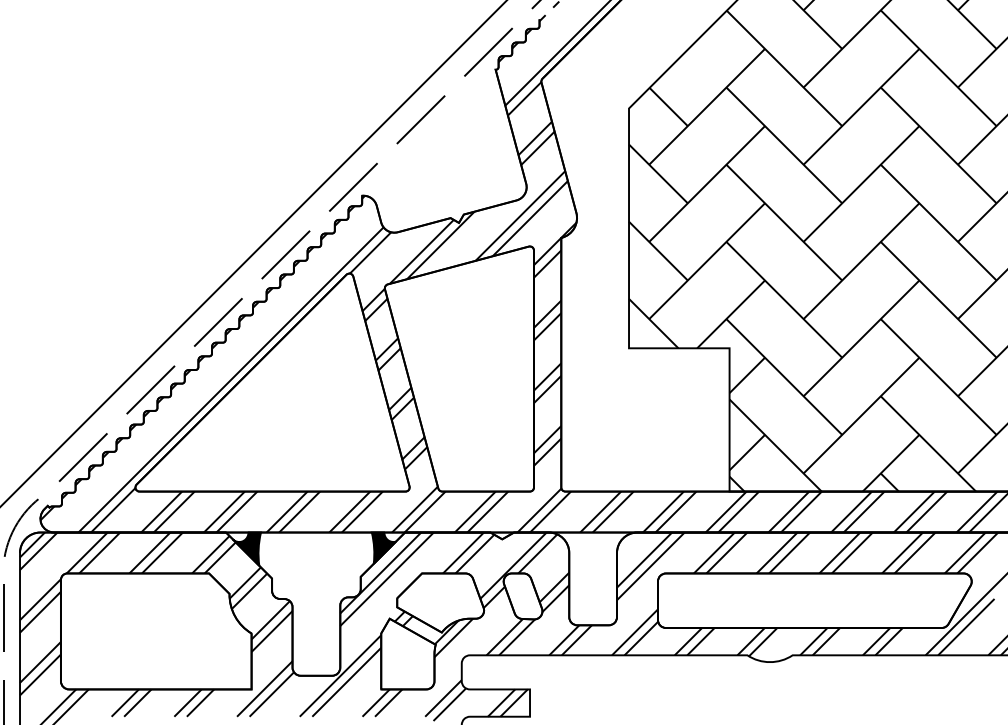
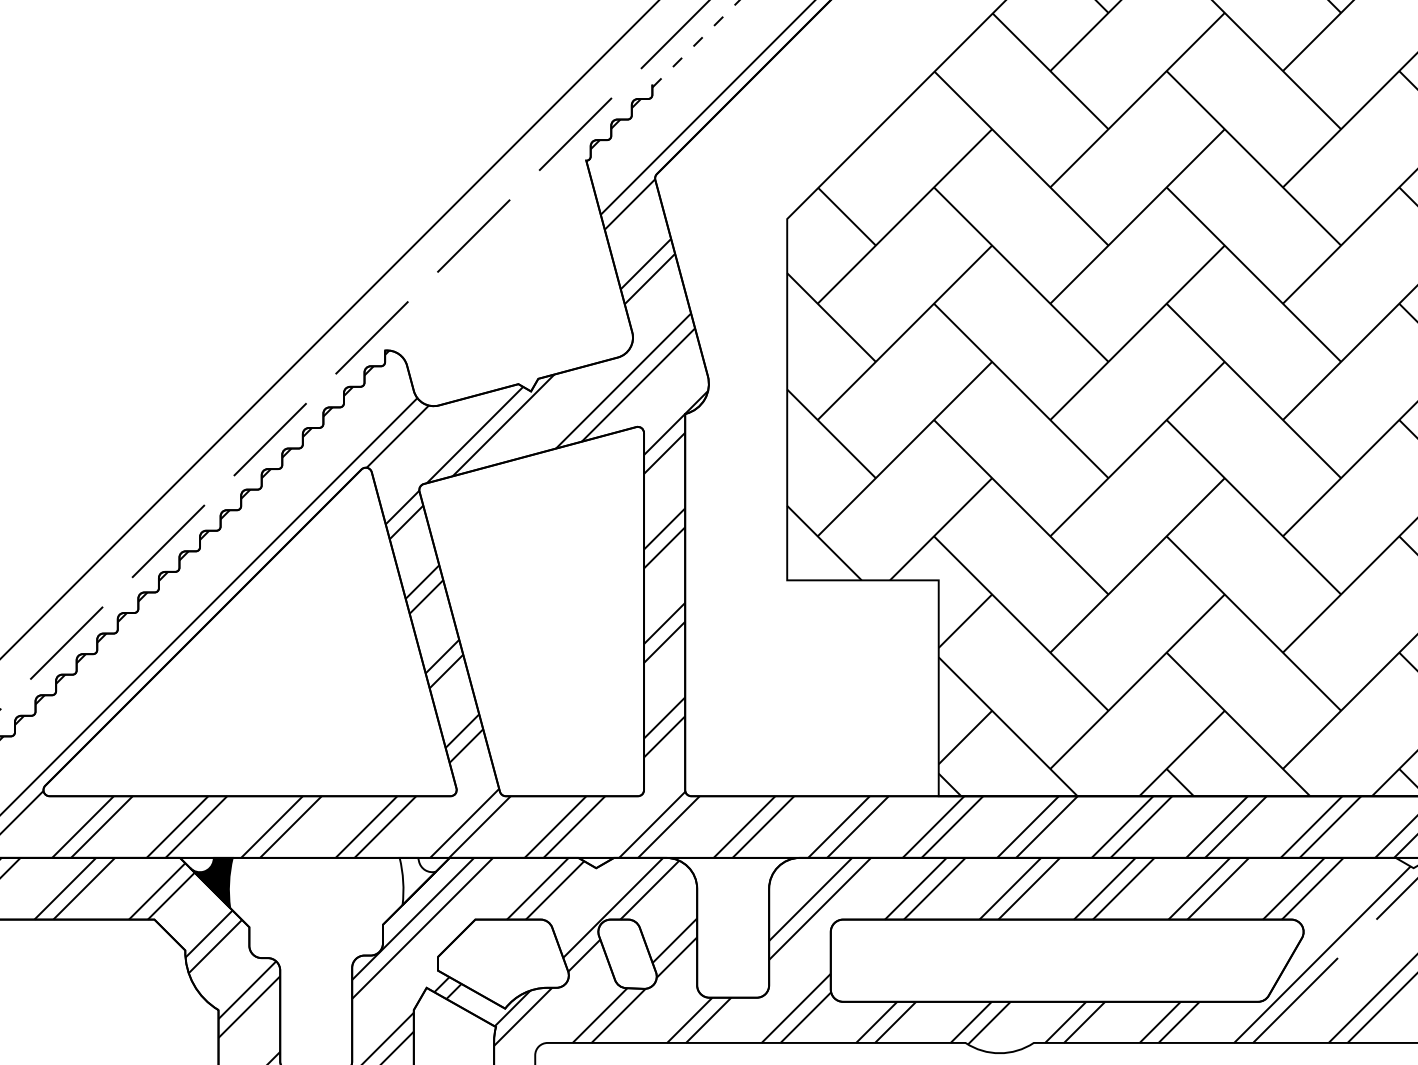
fill: (383, 547) -> (417, 880), removed

